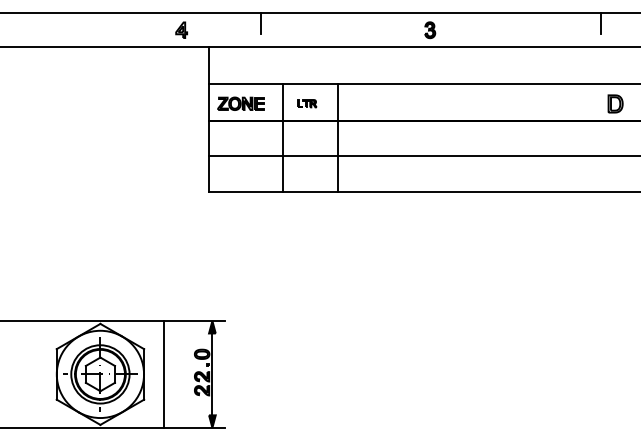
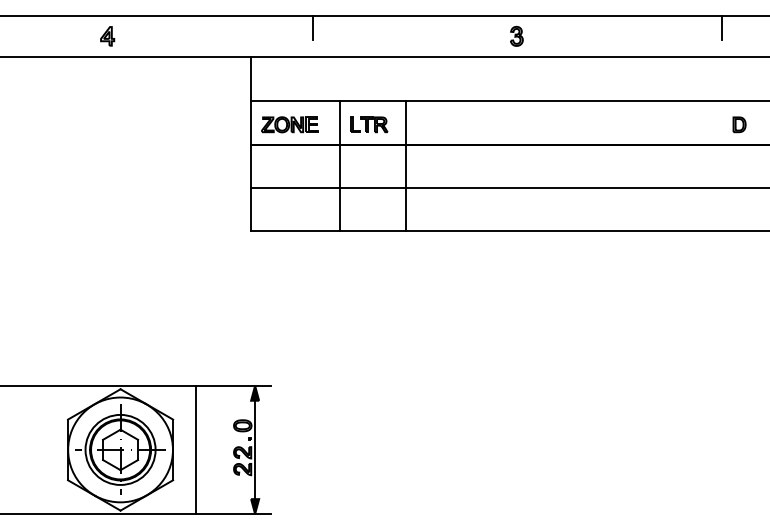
part: (181, 29) -> (107, 35), moved
part: (307, 103) -> (369, 124), size x1.67
part: (615, 103) -> (739, 124), size x0.71

